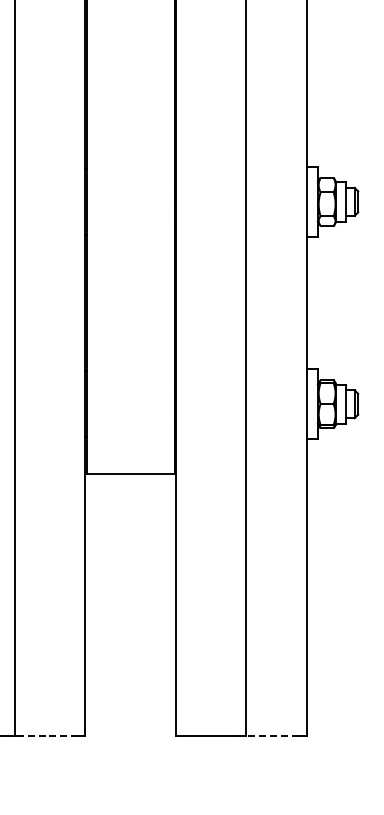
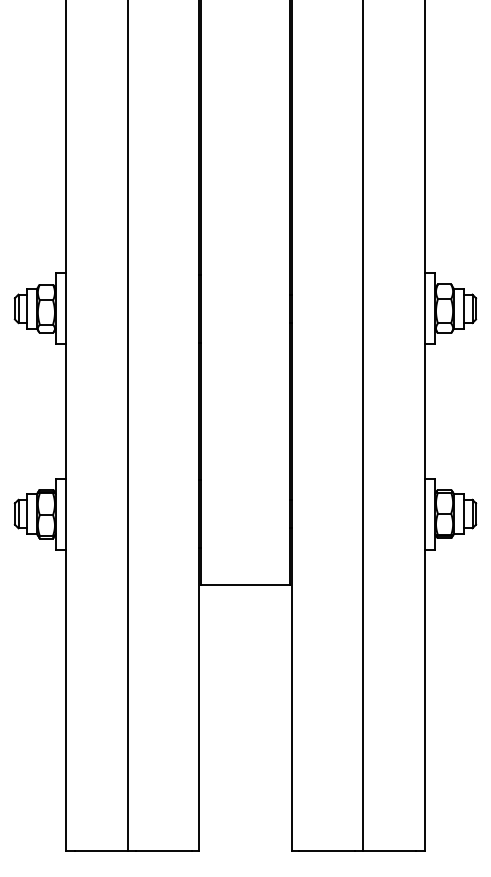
line: (50, 735) -> (163, 850), dashed -> solid
line: (272, 735) -> (389, 850), dashed -> solid

